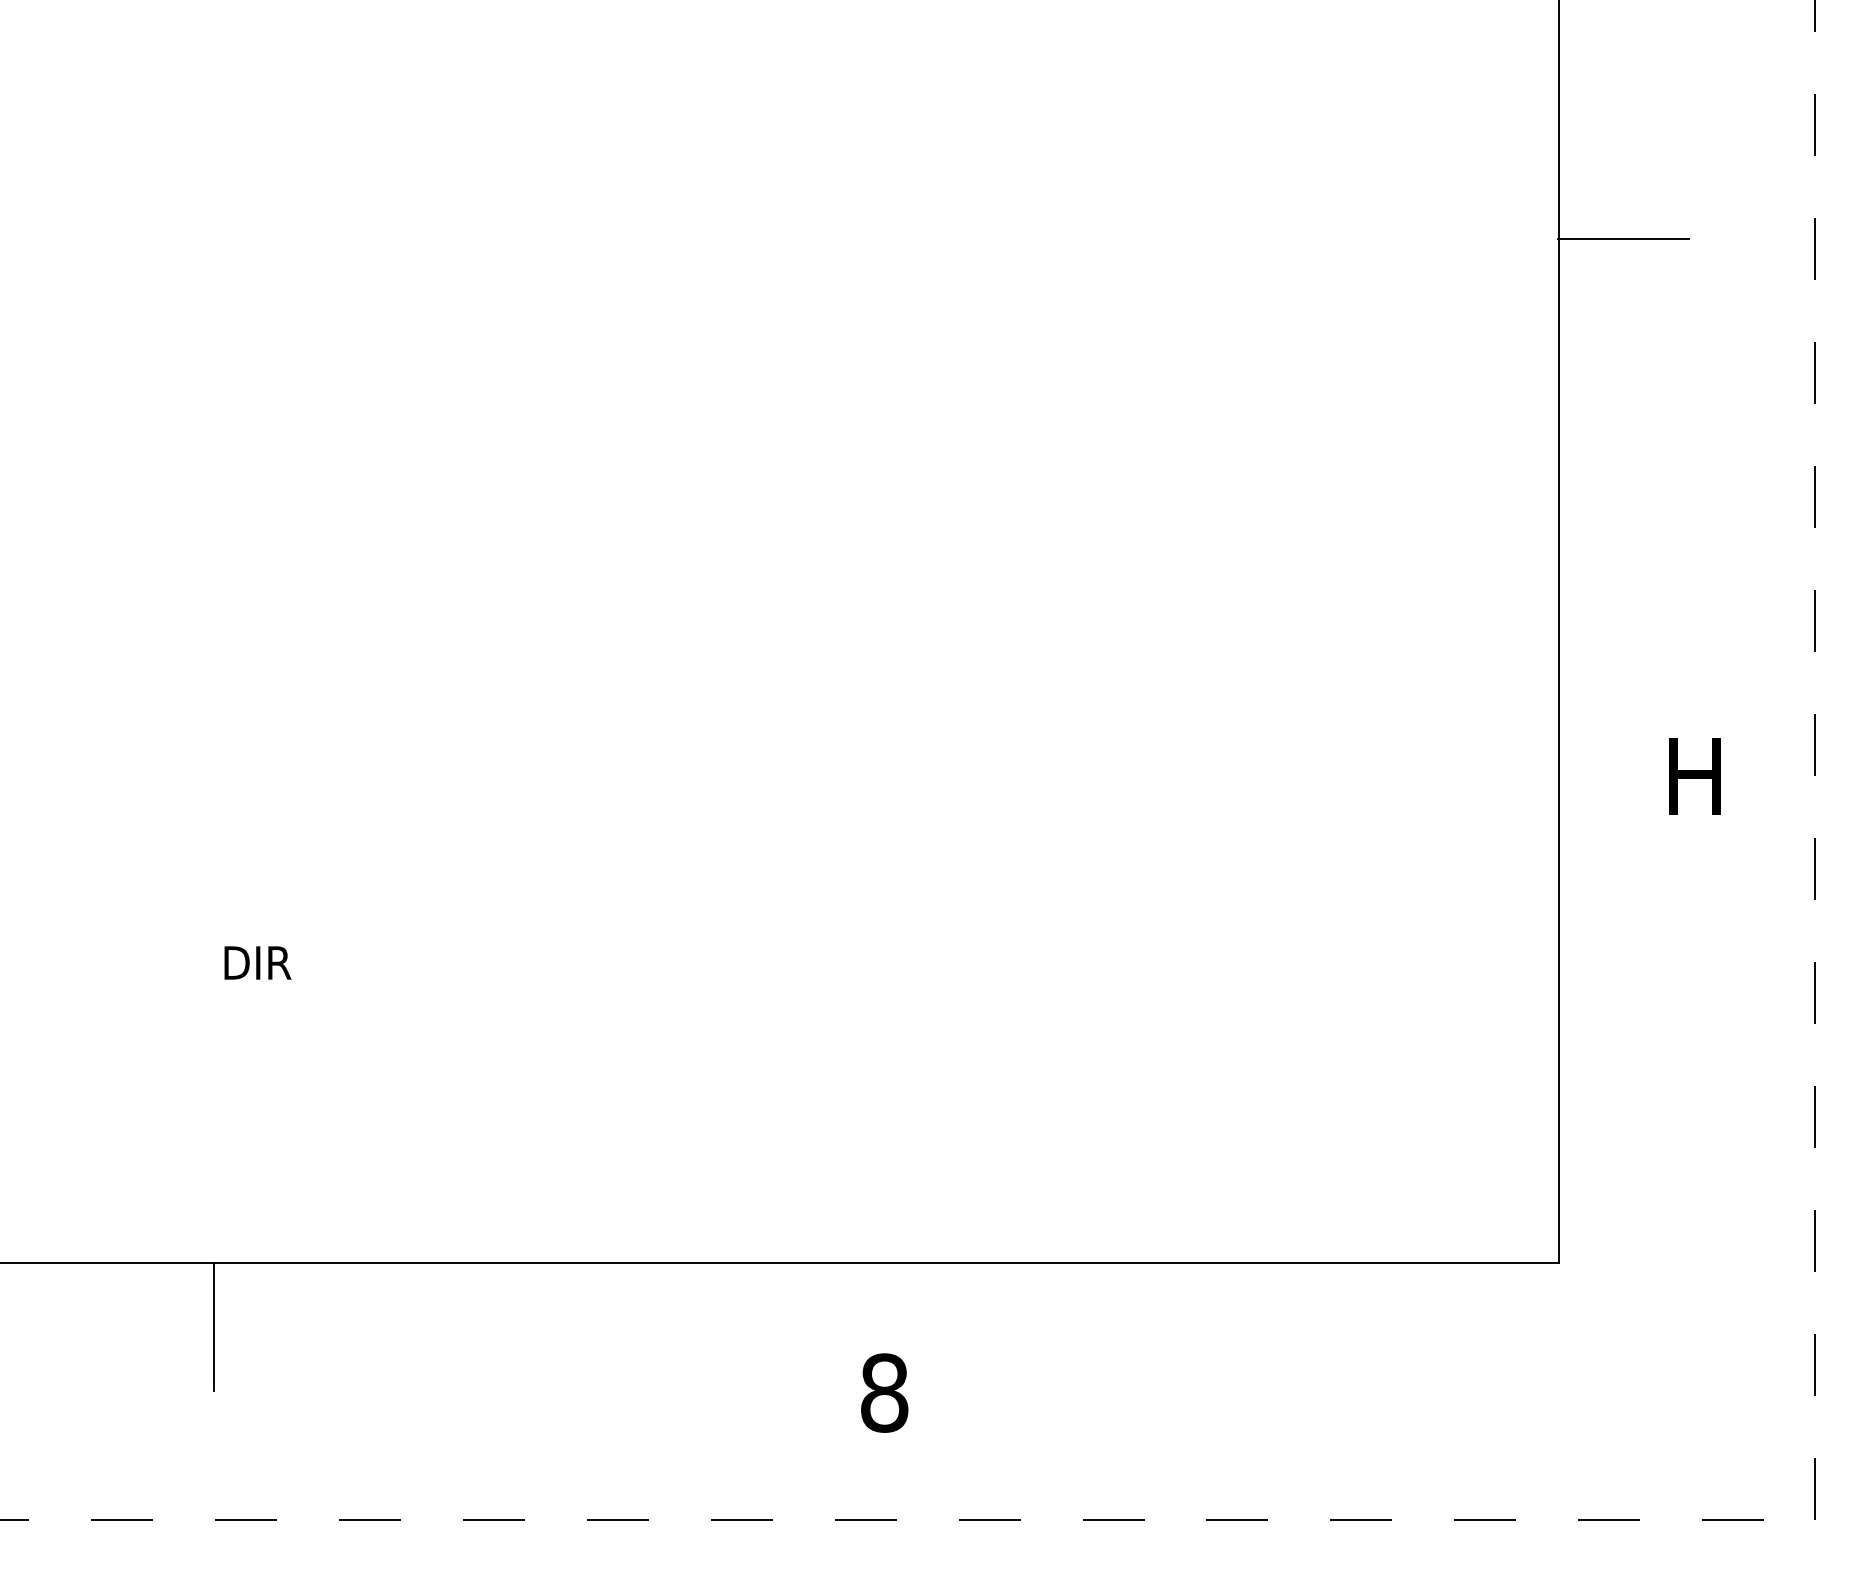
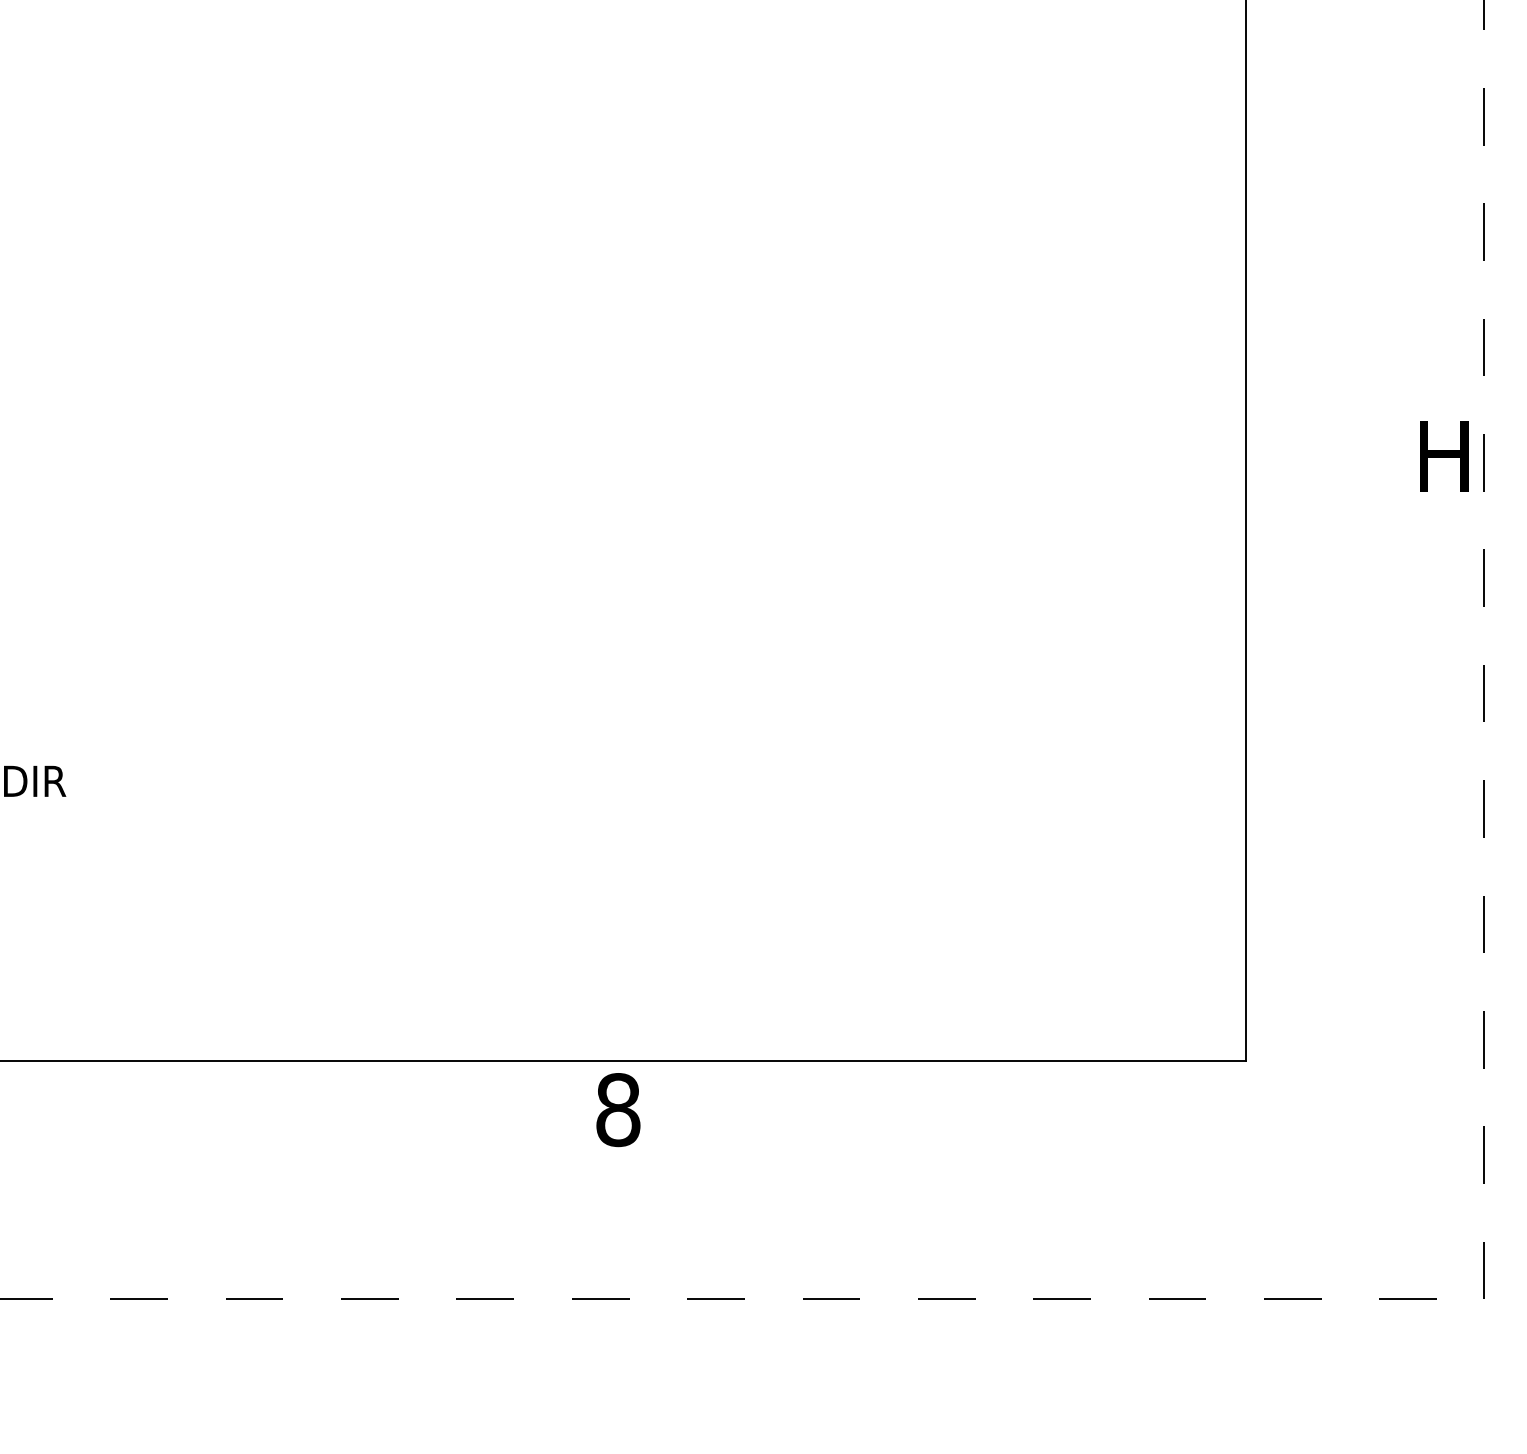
line: (1623, 238) -> (1306, 107), removed
text: (1694, 776) -> (1443, 456), moved
text: (884, 1392) -> (618, 1109), moved

